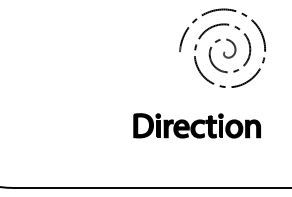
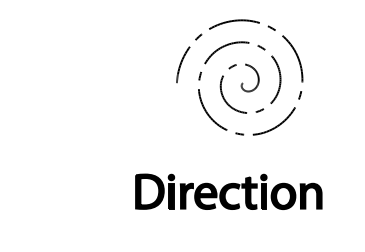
part: (196, 125) -> (227, 191), moved

